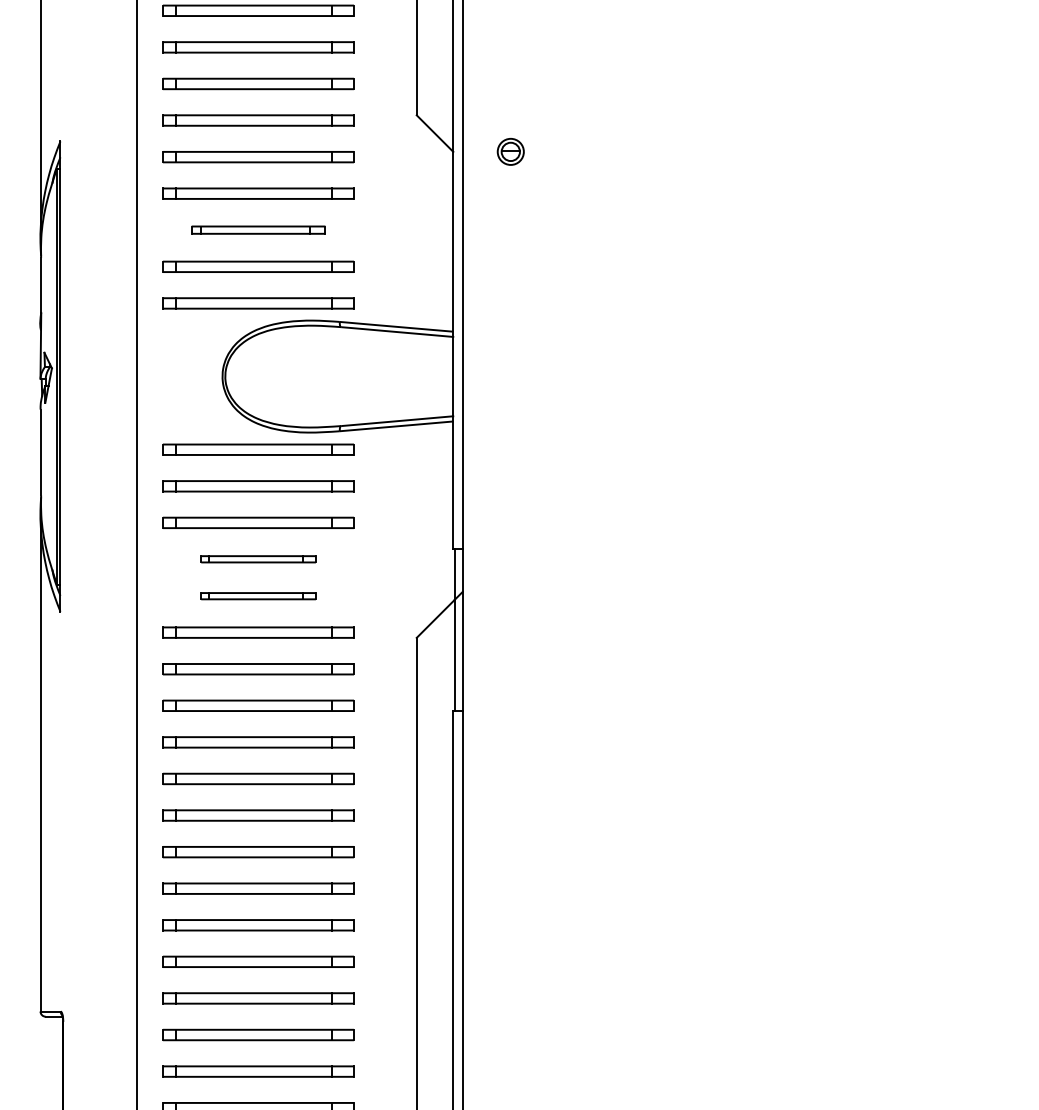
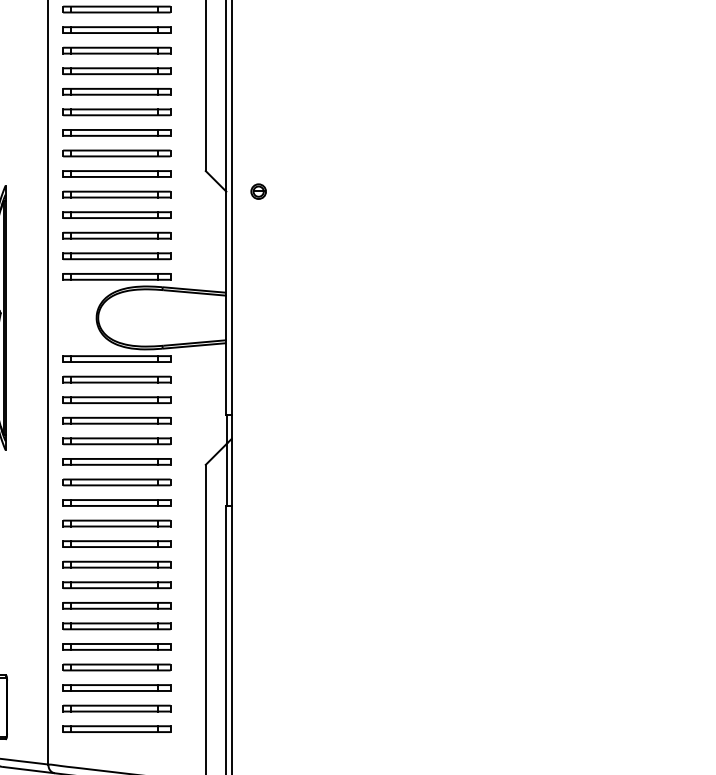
part: (257, 229) -> (116, 235), size x1.43
part: (257, 559) -> (116, 420), size x1.67
part: (257, 596) -> (116, 441), size x1.67

